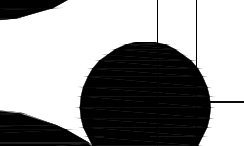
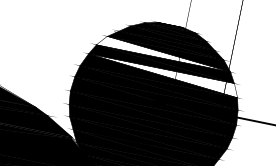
fill: (145, 64) -> (165, 53), removed
fill: (147, 81) -> (163, 75), removed

